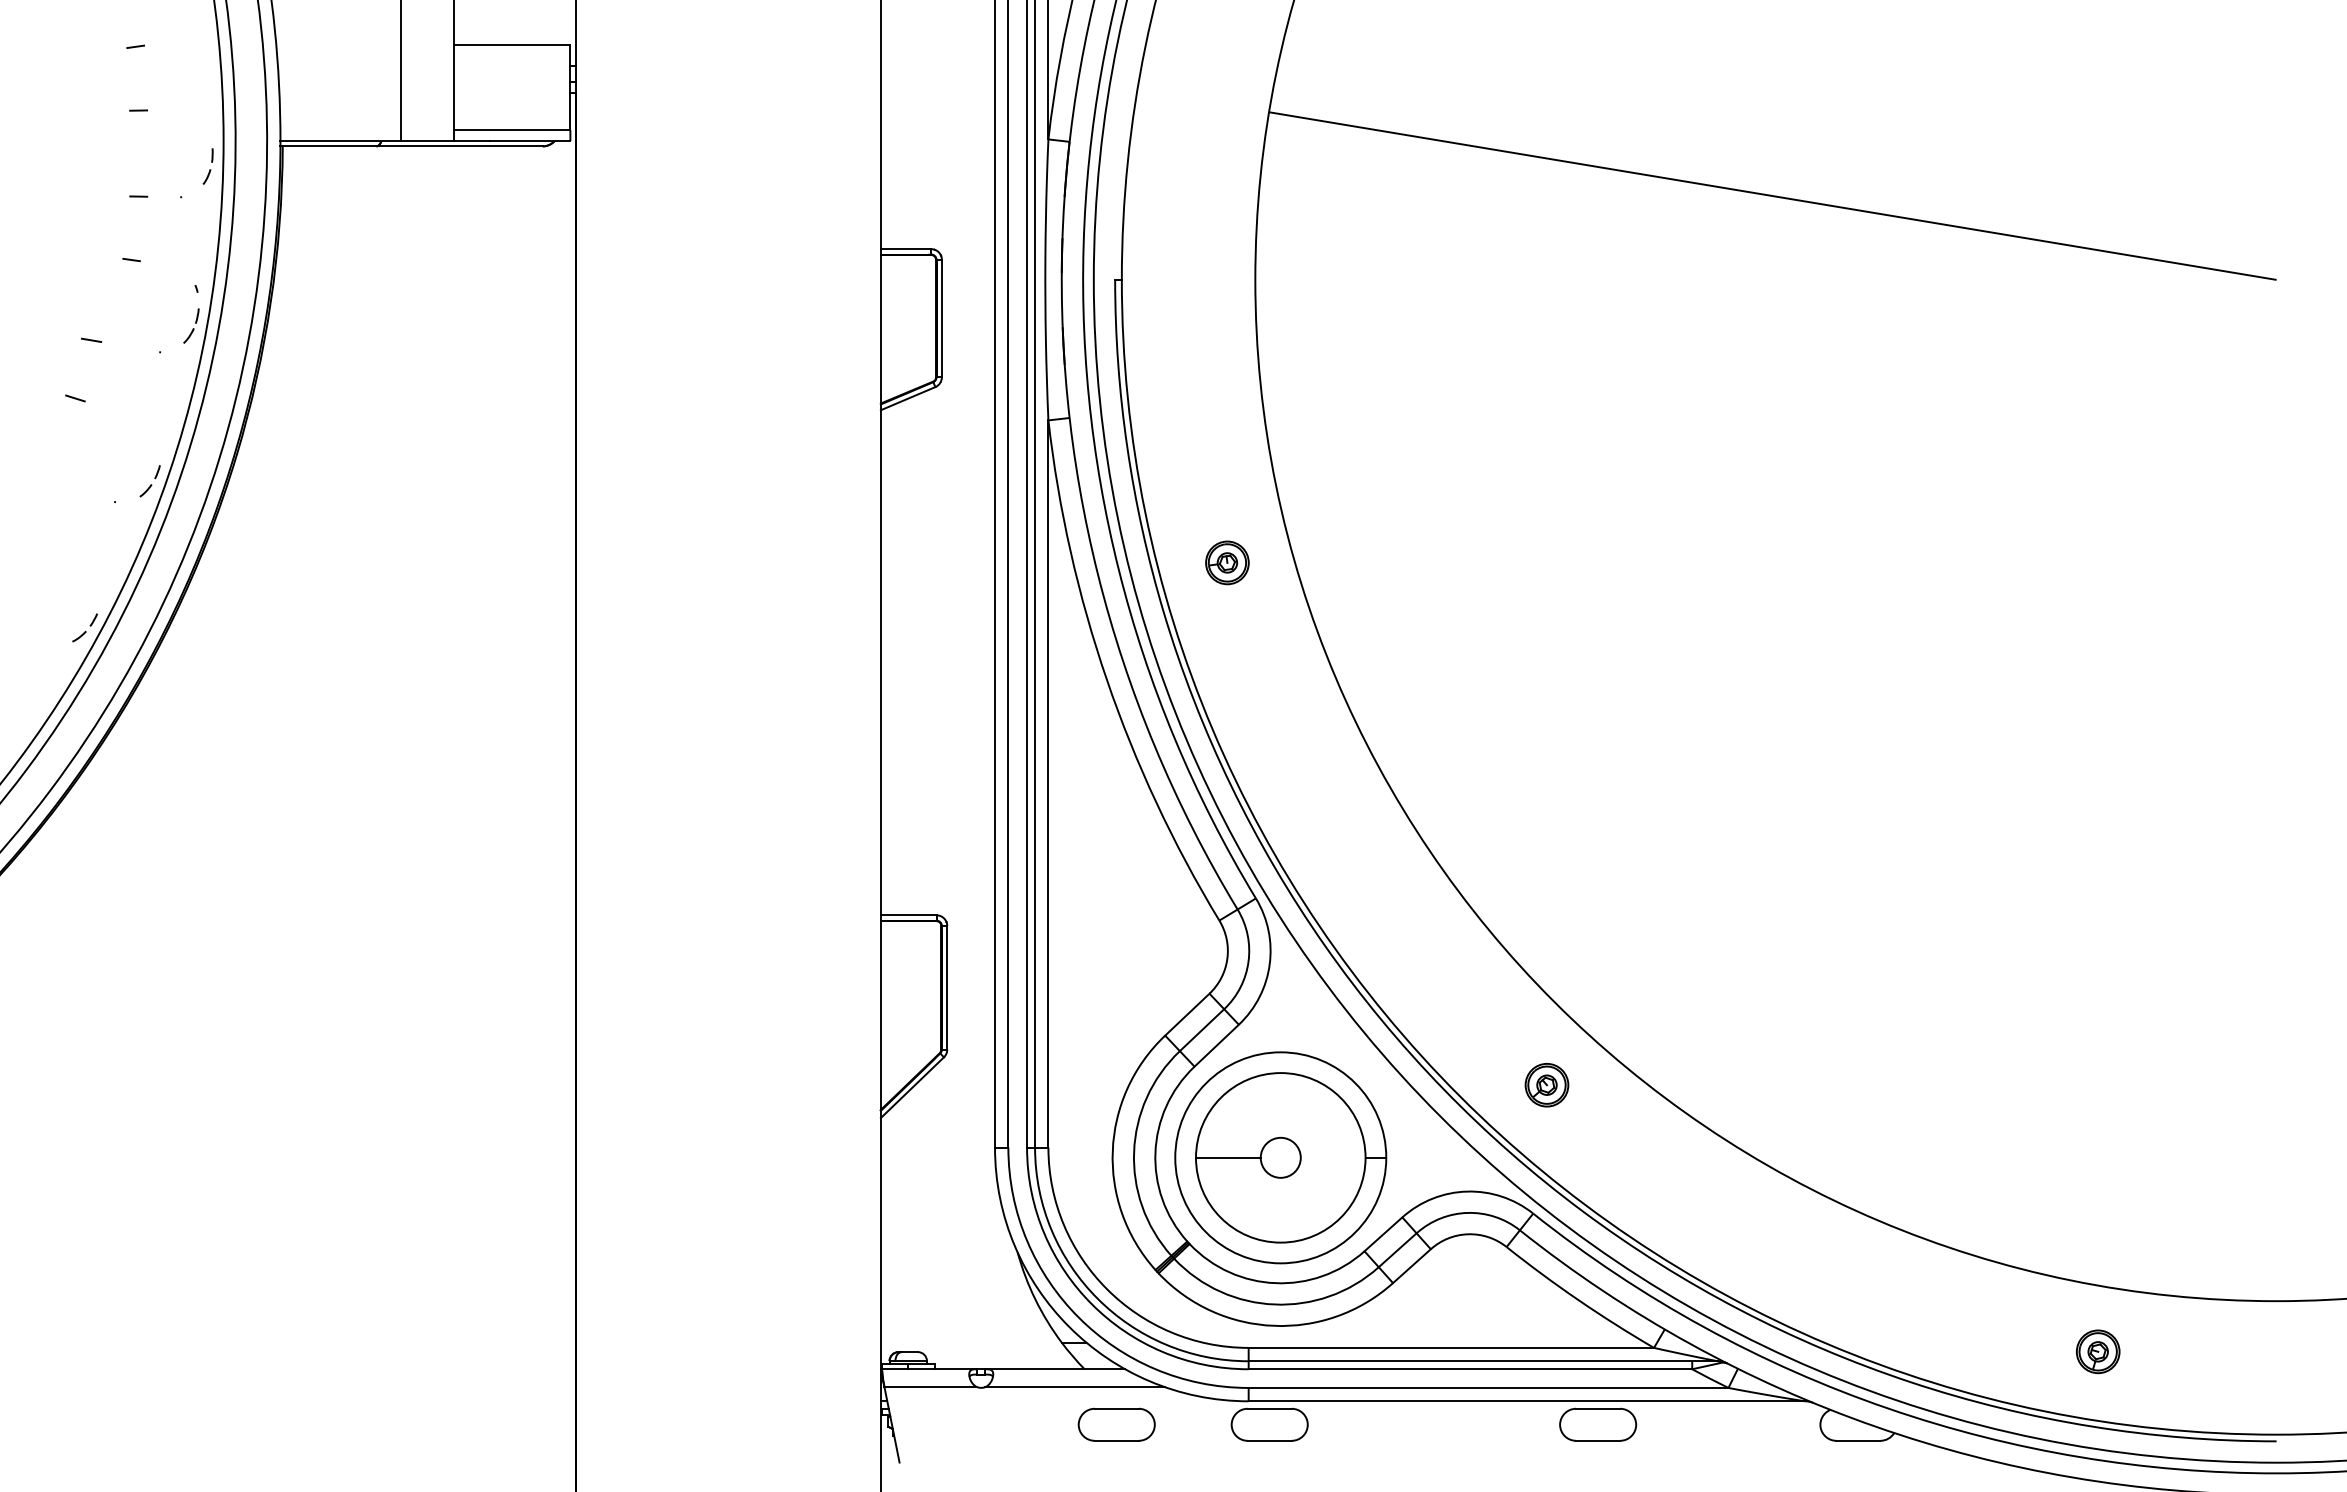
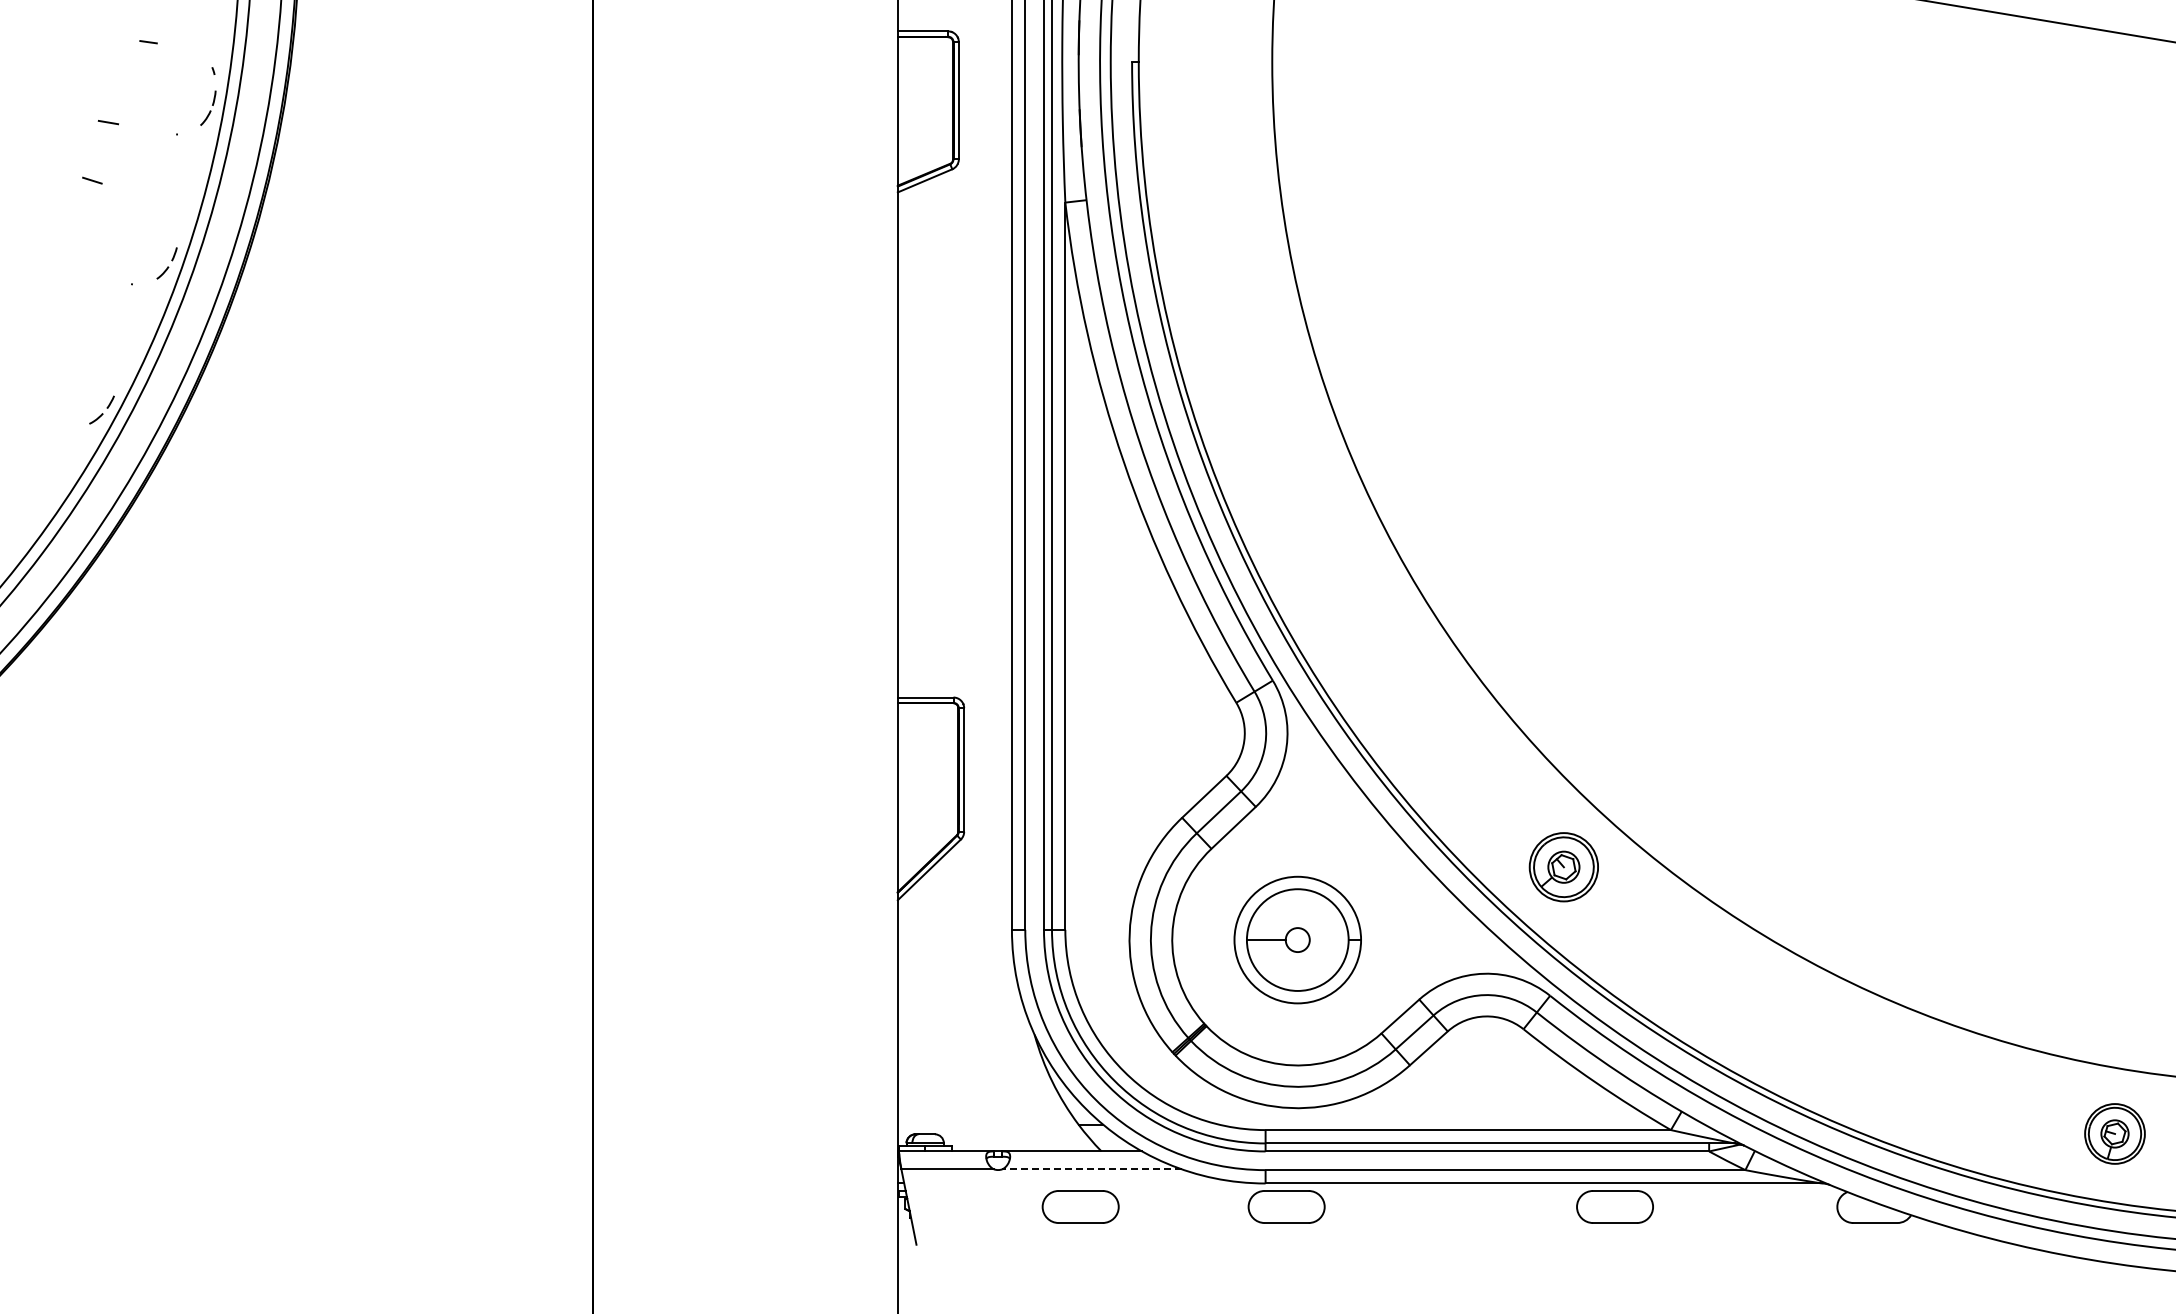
part: (1227, 562) -> (1244, 344), removed
part: (1546, 1085) -> (1563, 867), size x1.6
part: (1280, 1157) -> (1297, 939), size x0.6
part: (2098, 1351) -> (2115, 1133), size x1.4
line: (1075, 1387) -> (1092, 1169), solid -> dashed
part: (1116, 1424) -> (1080, 1206), moved

